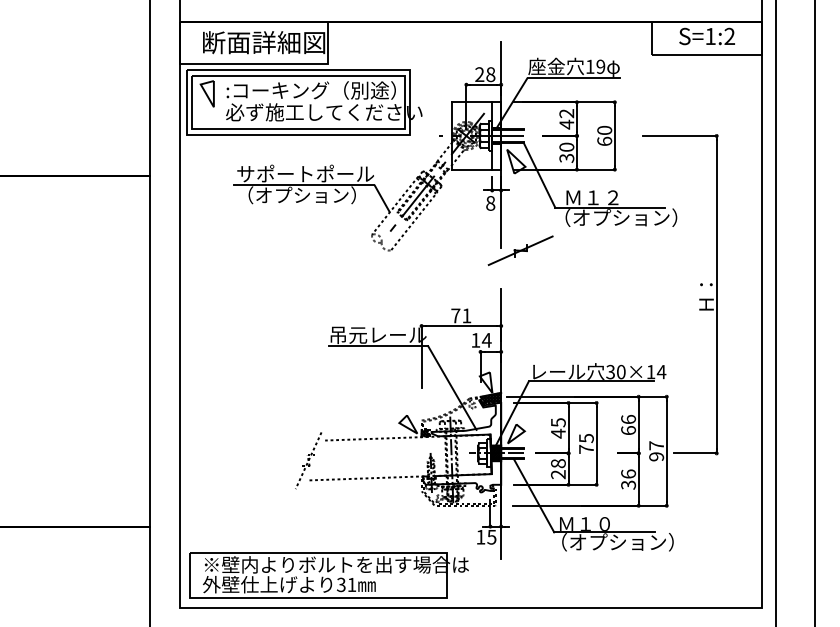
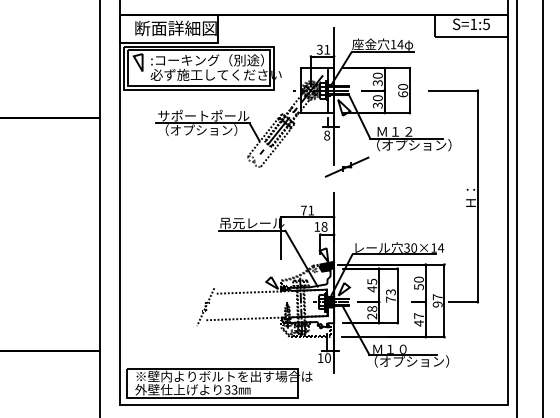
text: (729, 36) -> (486, 24), S=1:2 -> S=1:5
text: (600, 66) -> (400, 44), 19 -> 14
text: (485, 74) -> (323, 49), 28 -> 31
text: (566, 119) -> (377, 79), 42 -> 30
text: (486, 339) -> (324, 226), 14 -> 18
text: (627, 425) -> (418, 283), 66 -> 50
text: (585, 437) -> (390, 291), 75 -> 73
text: (627, 479) -> (418, 319), 36 -> 47
text: (491, 536) -> (327, 357), 15 -> 10
text: (351, 584) -> (234, 389), 31 -> 33

